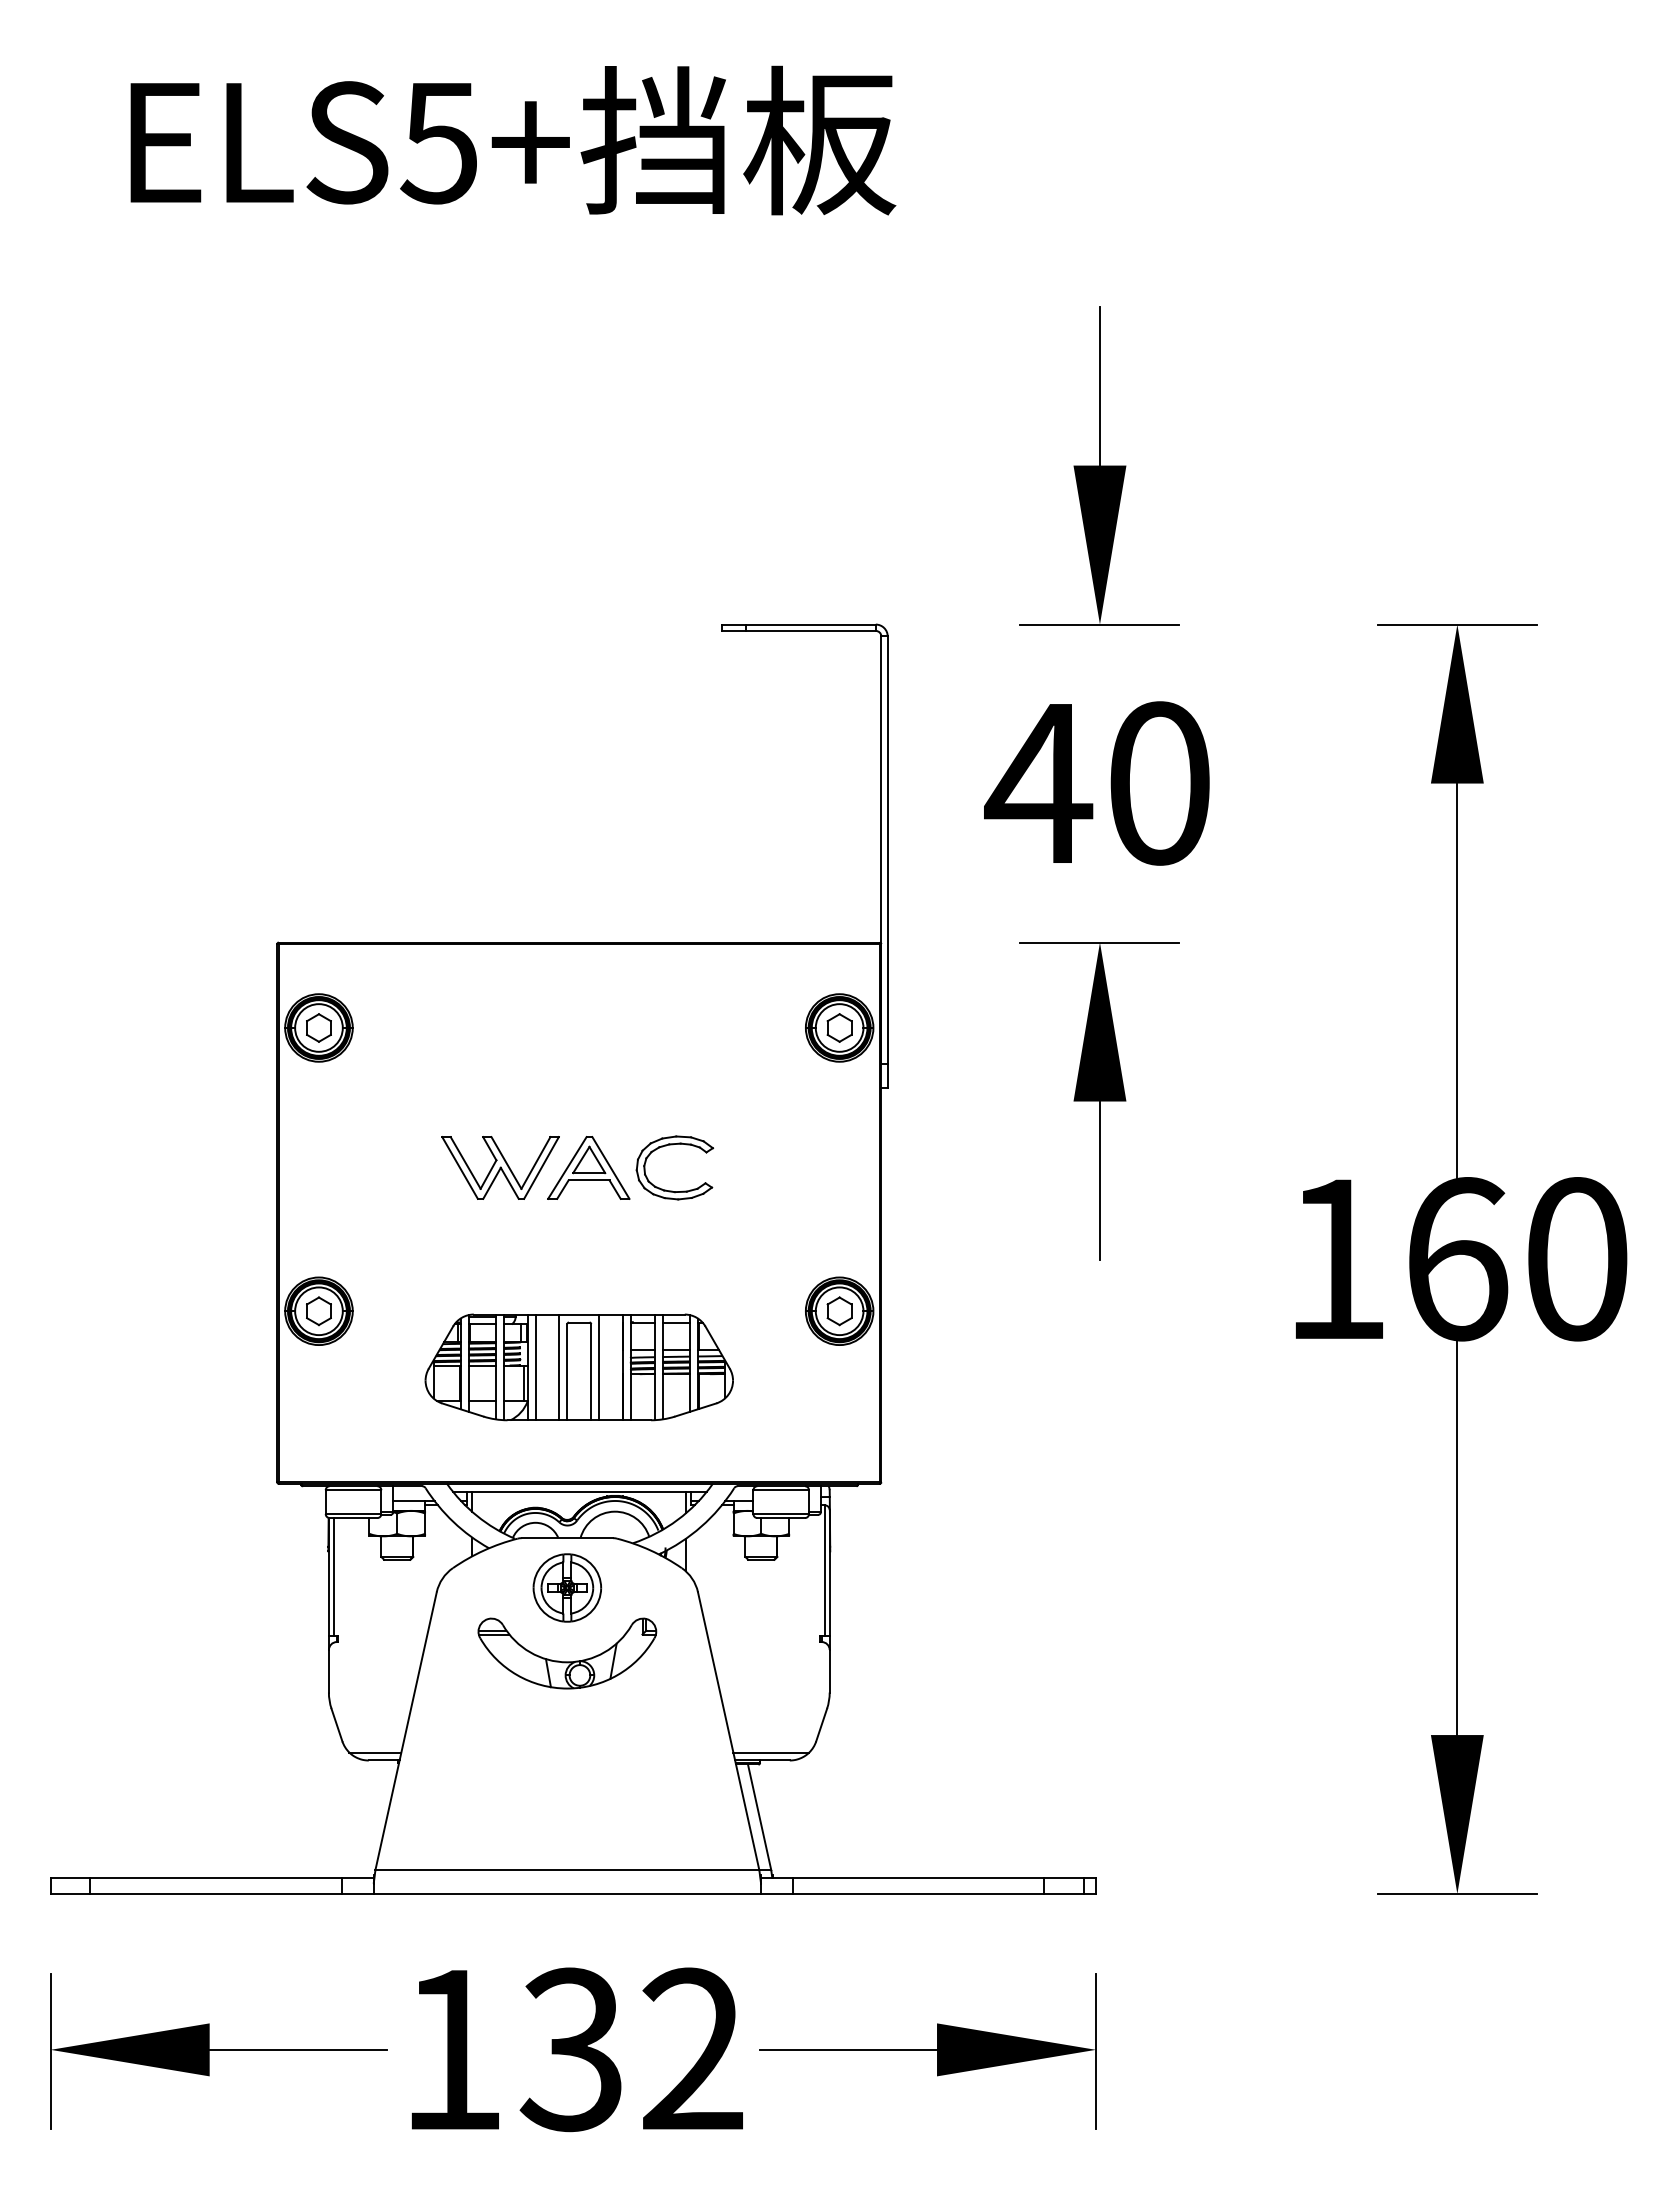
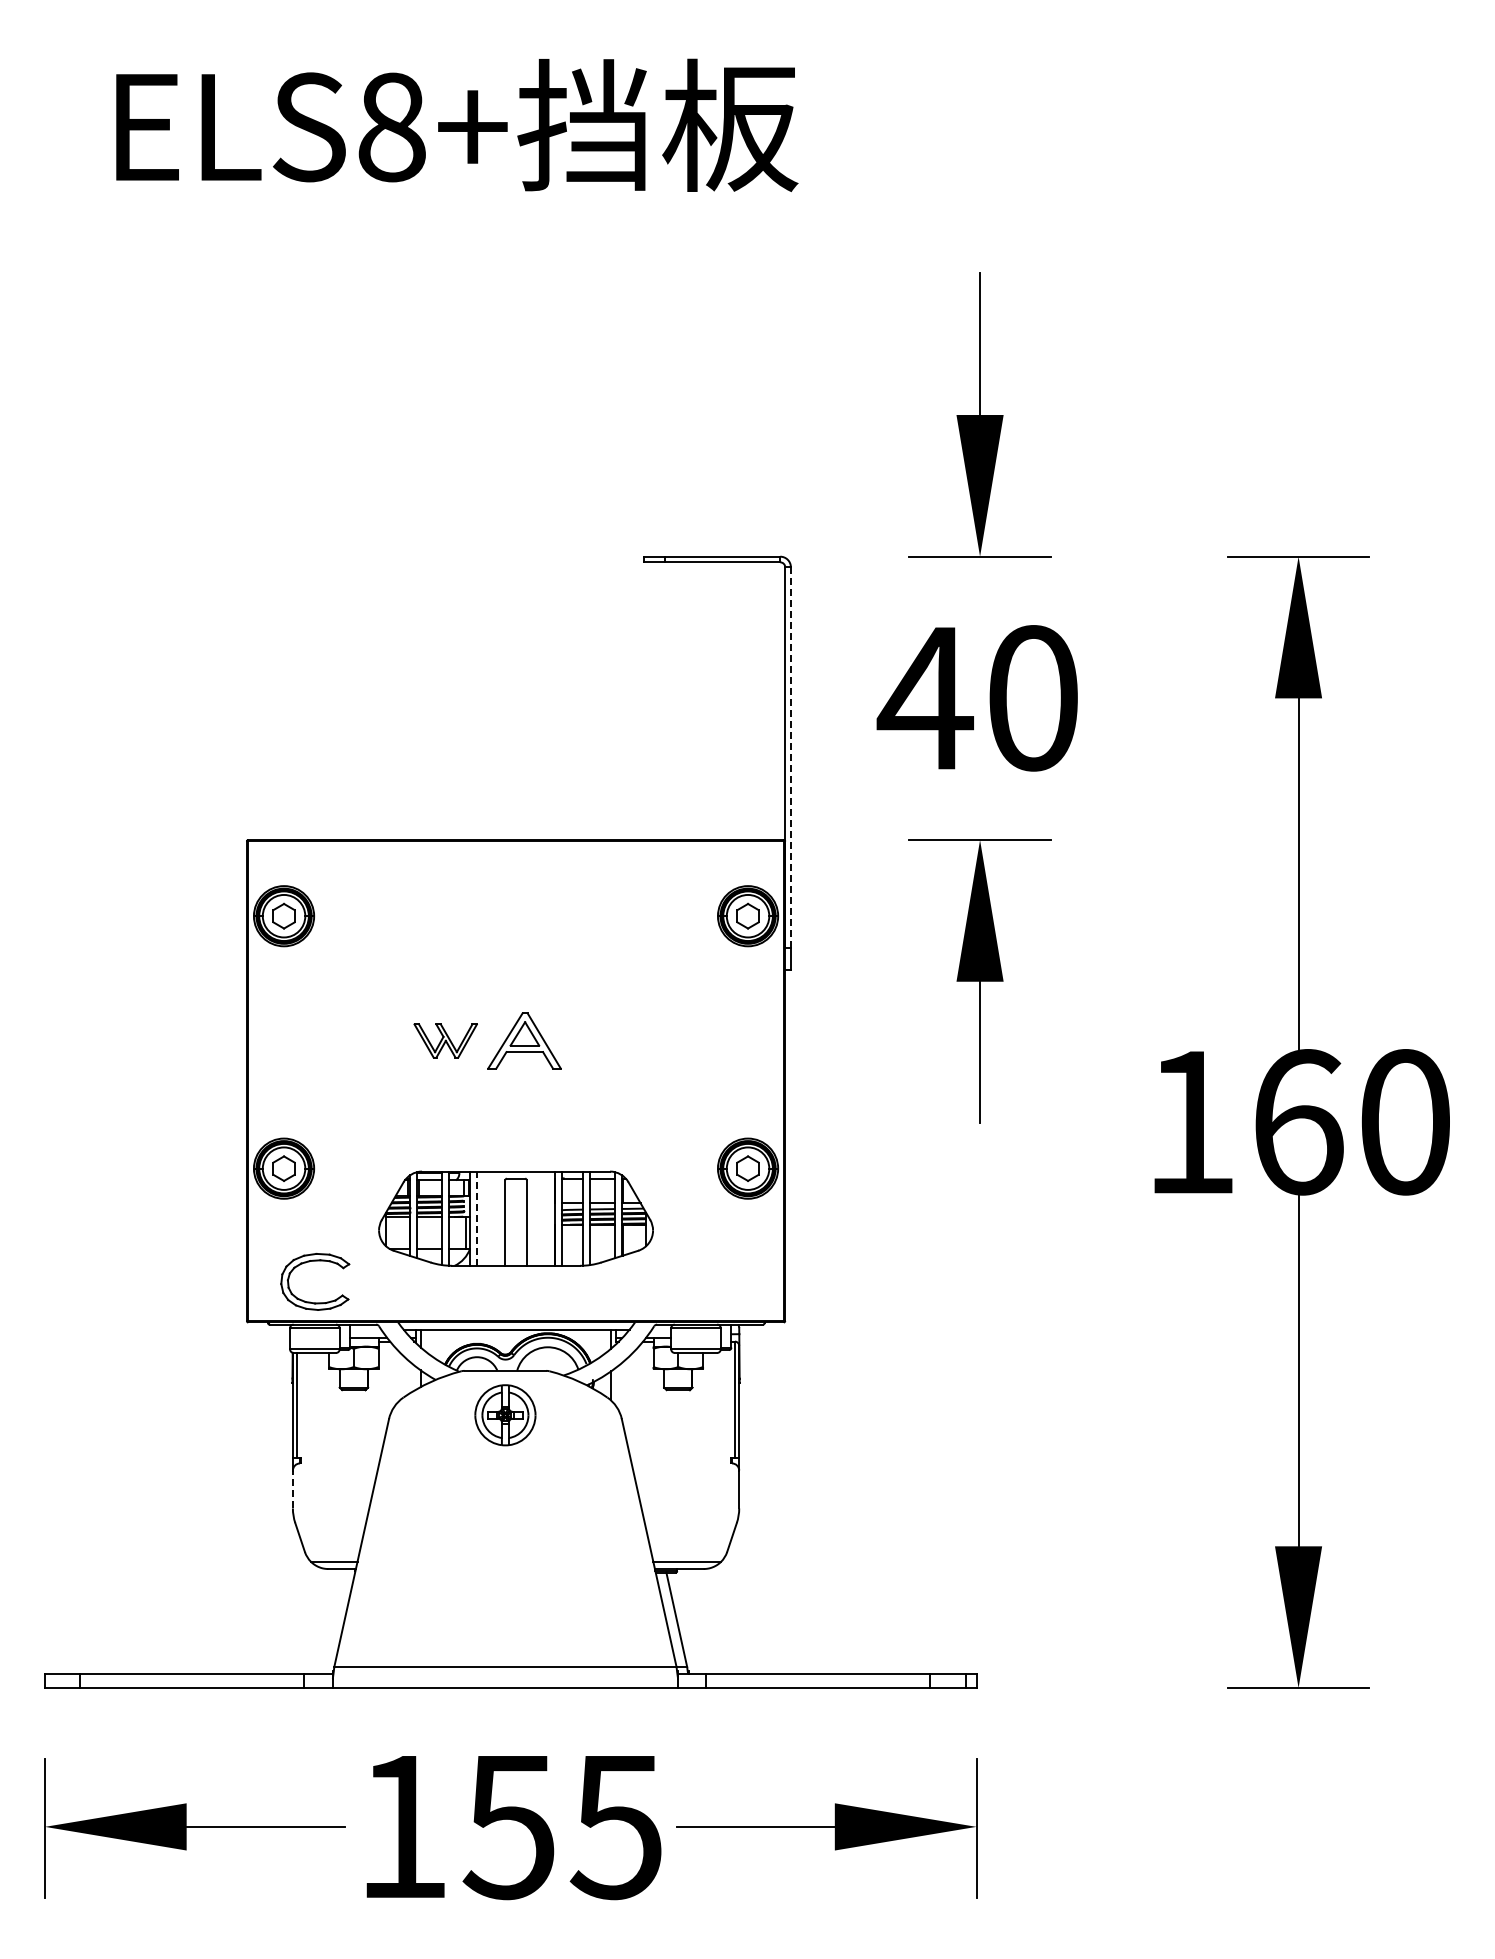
text: (438, 142) -> (390, 127), ELS5+ -> ELS8+
line: (887, 849) -> (790, 757), solid -> dashed
part: (668, 1146) -> (309, 1262), moved
part: (500, 1167) -> (445, 1040), size x0.6
line: (536, 1367) -> (477, 1218), solid -> dashed
line: (559, 1367) -> (498, 1218), removed
line: (598, 1367) -> (533, 1218), removed
part: (567, 1661) -> (505, 1480), removed
line: (328, 1671) -> (292, 1489), solid -> dashed
text: (630, 2049) -> (561, 1826), 132 -> 155

